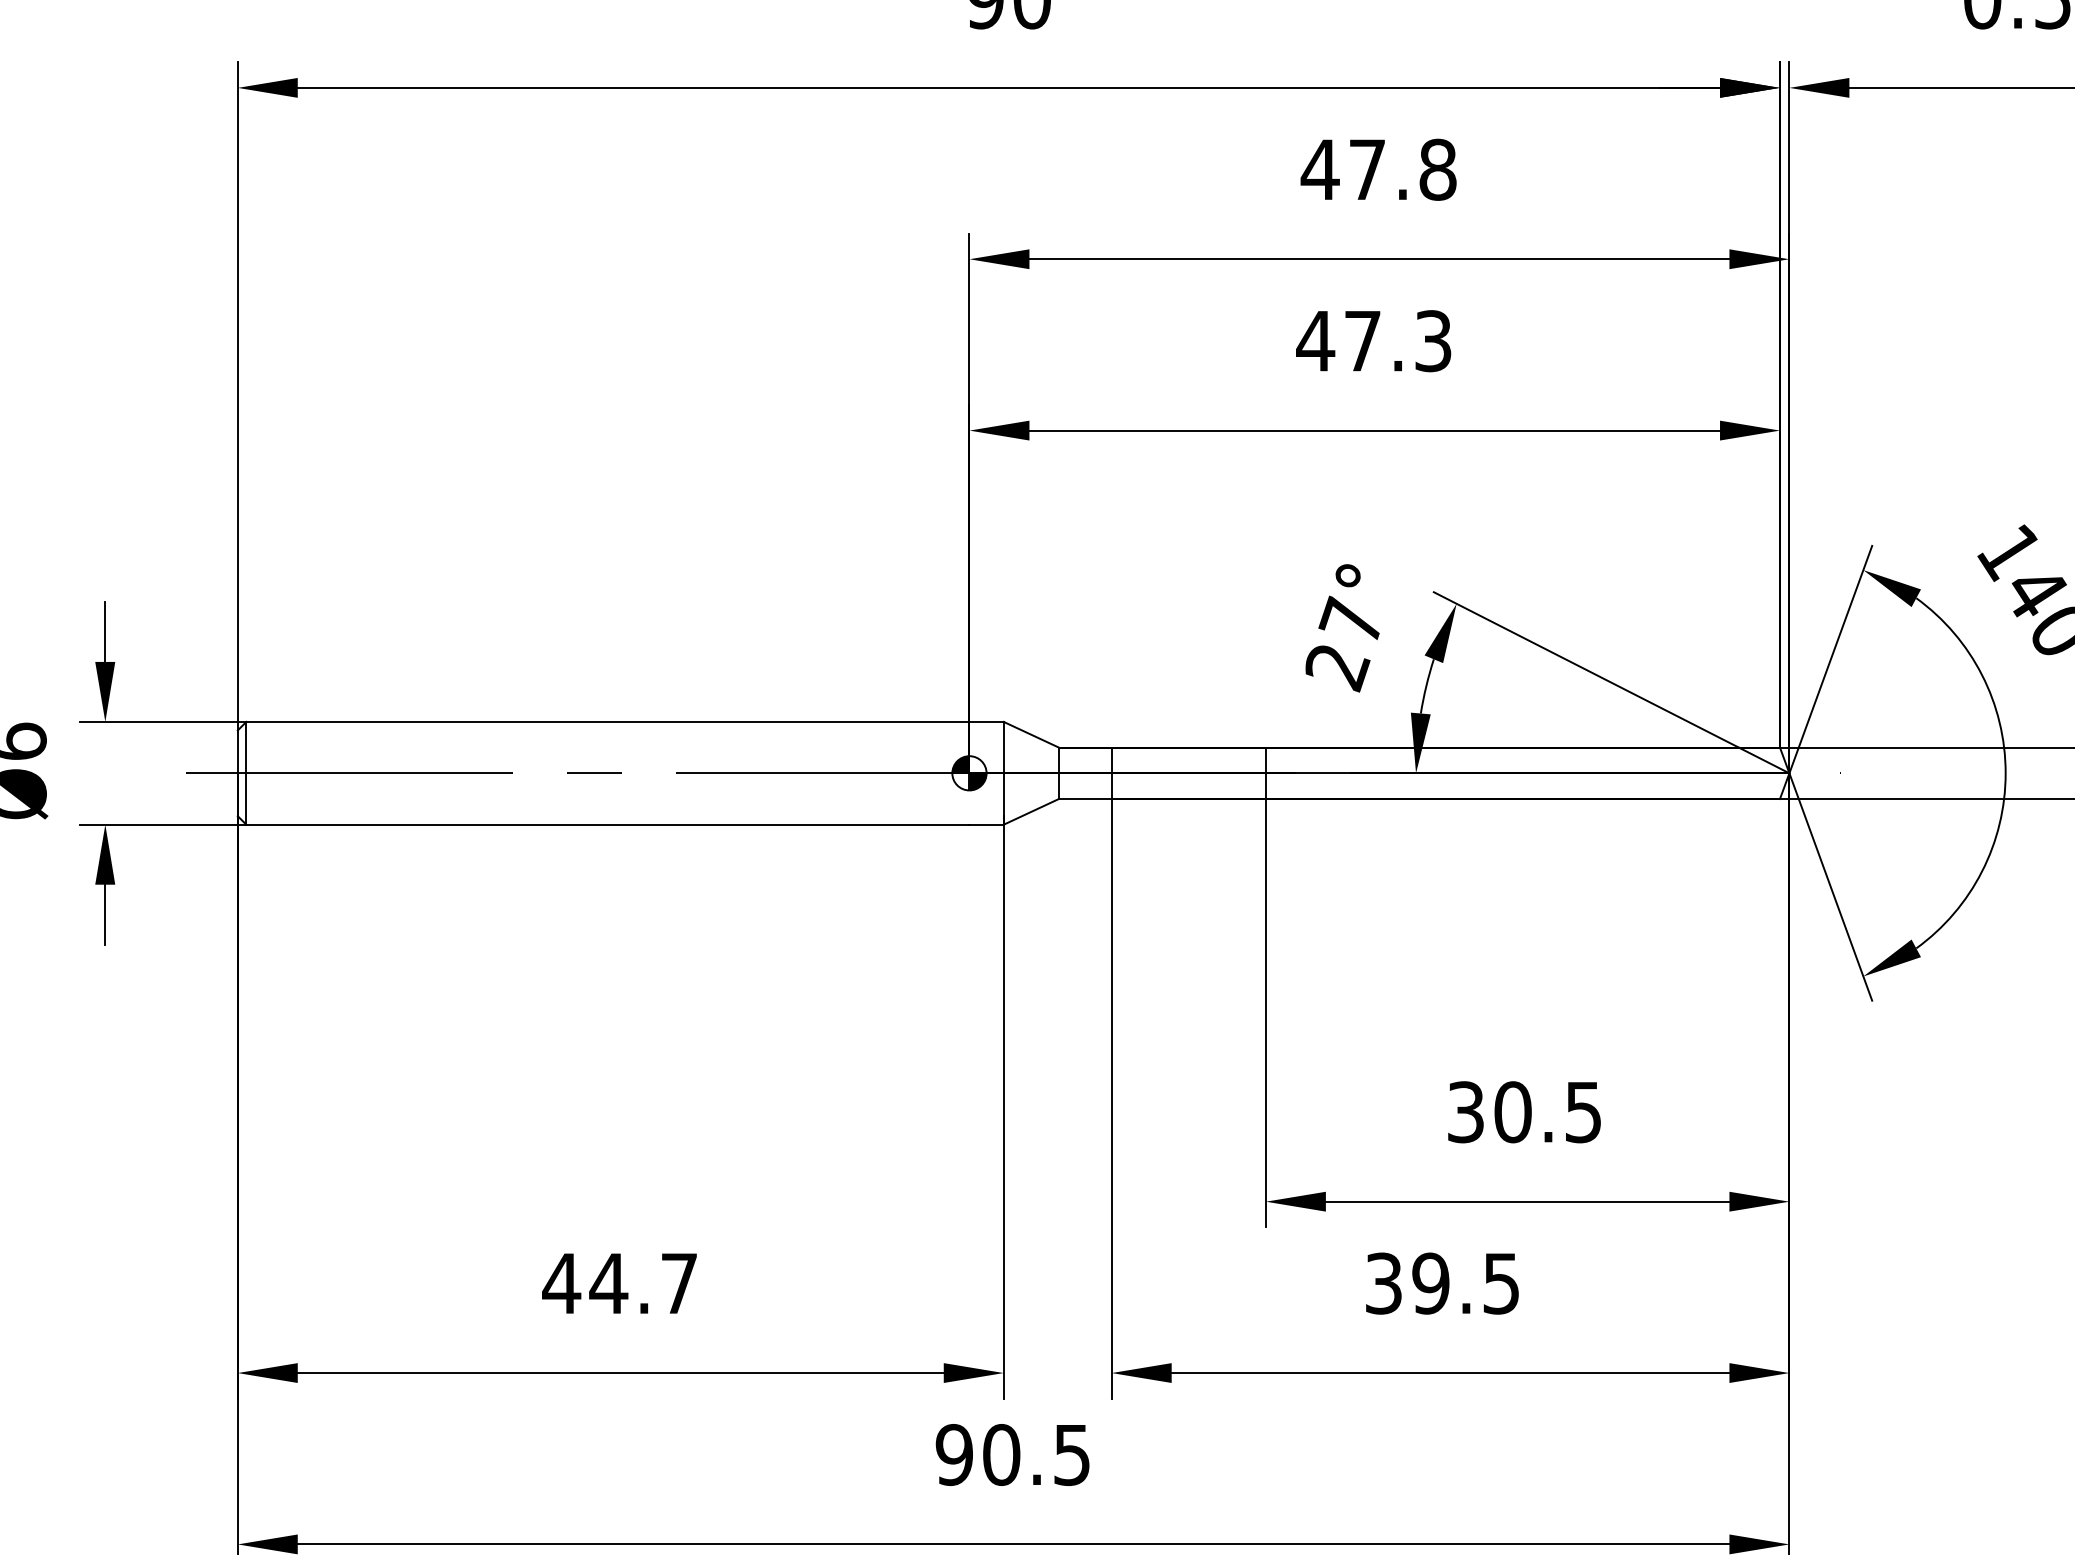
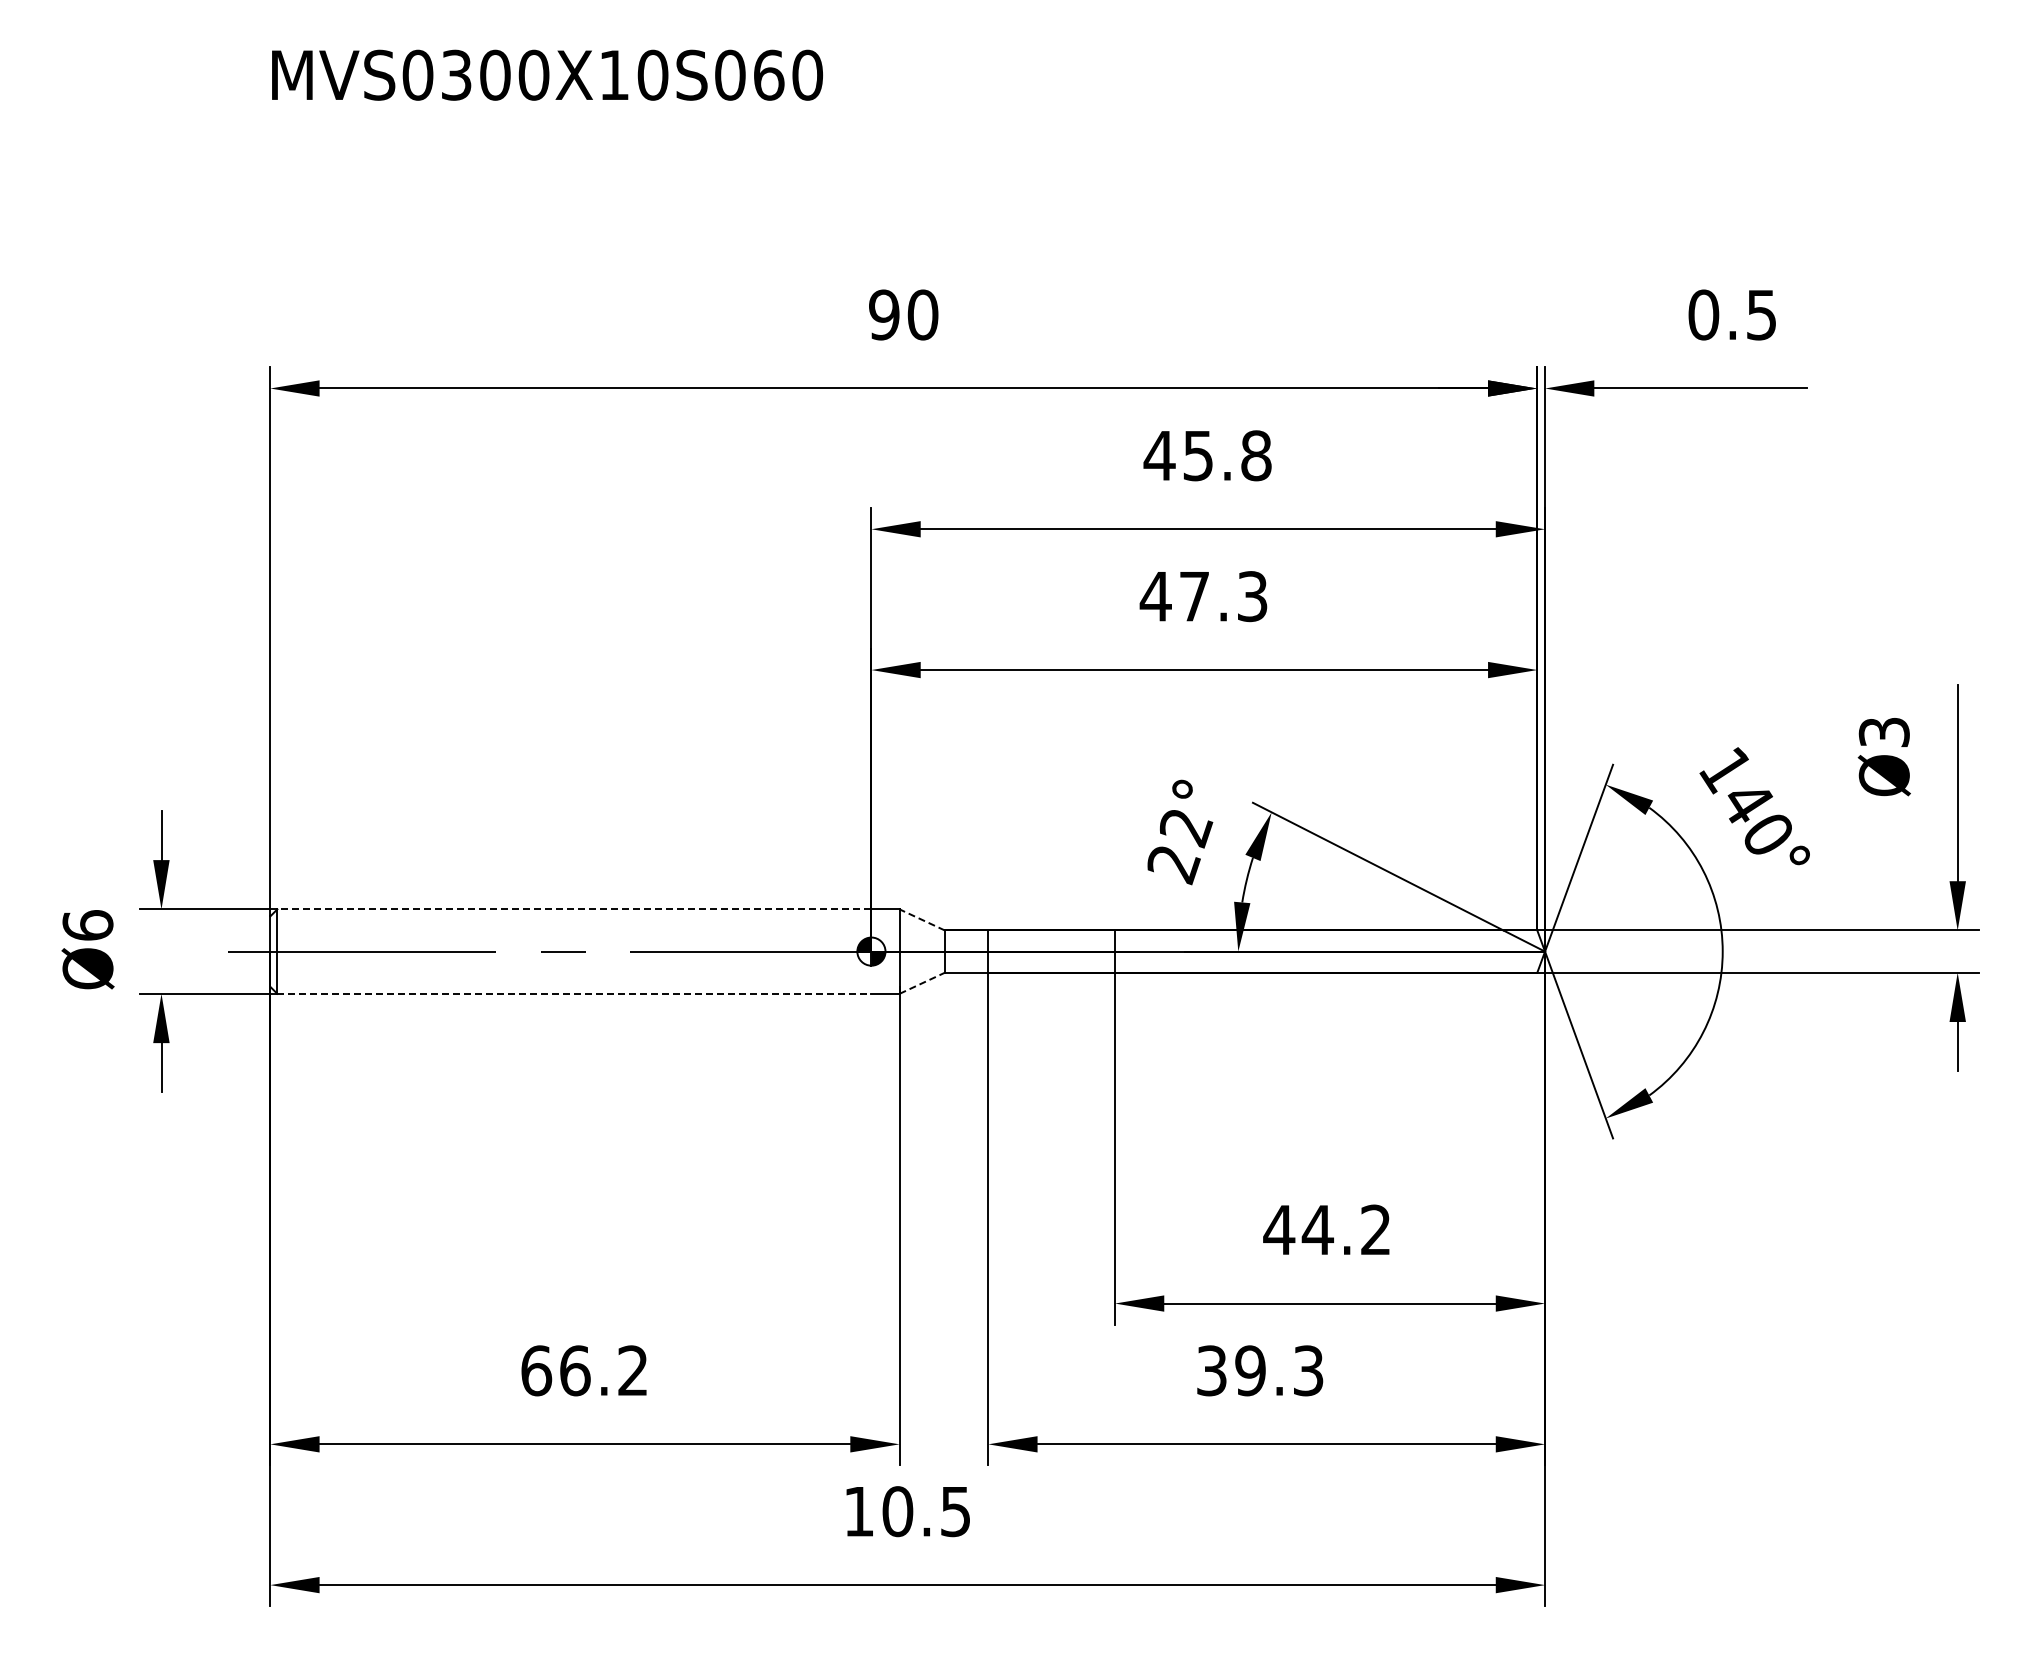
text: (1366, 170) -> (1197, 456), 47.8 -> 45.8
text: (1351, 621) -> (1185, 826), 27° -> 22°
line: (606, 722) -> (573, 909), solid -> dashed
line: (1030, 734) -> (921, 919), solid -> dashed
line: (1031, 812) -> (922, 983), solid -> dashed
line: (608, 824) -> (574, 993), solid -> dashed
text: (1523, 1111) -> (1326, 1229), 30.5 -> 44.2
text: (619, 1283) -> (583, 1370), 44.7 -> 66.2
text: (1501, 1283) -> (1308, 1370), 39.5 -> 39.3
text: (953, 1454) -> (858, 1511), 90.5 -> 10.5

